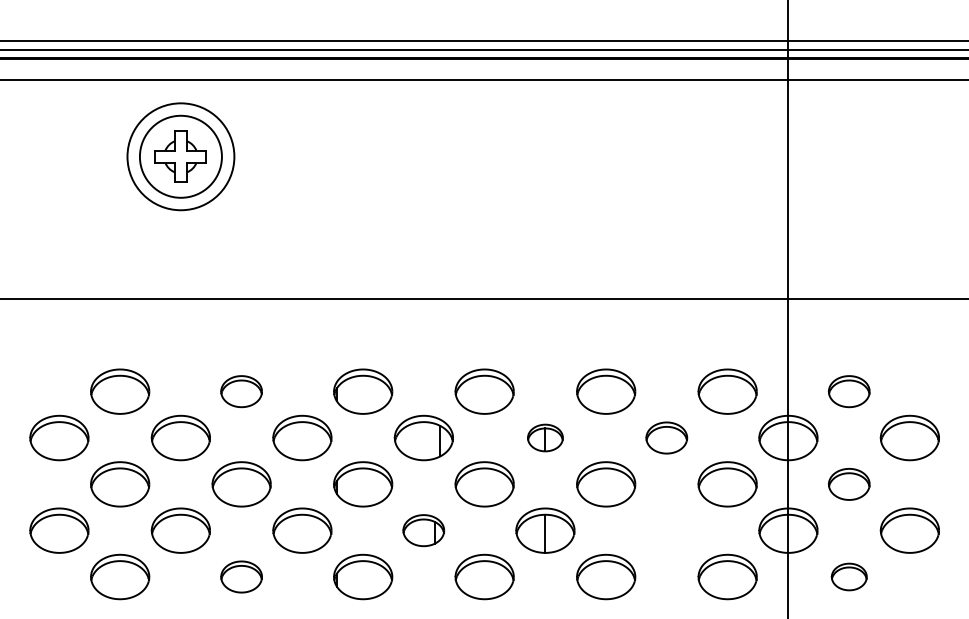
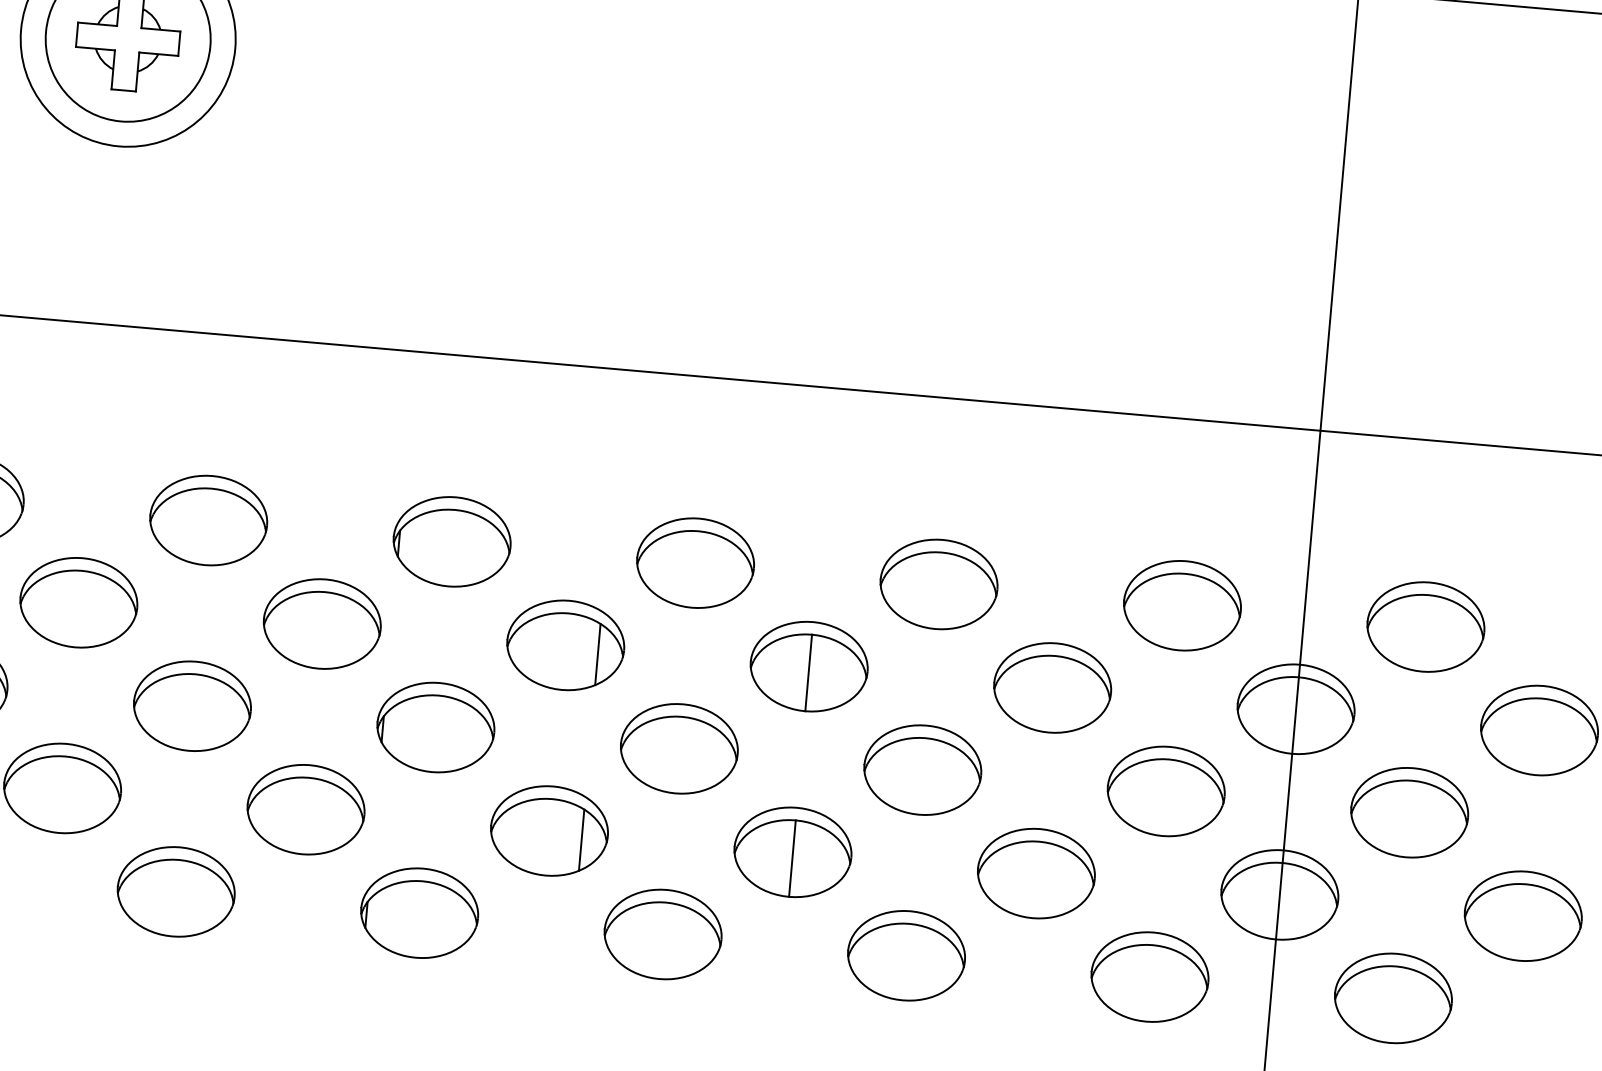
part: (241, 391) -> (208, 520), size x1.43
part: (849, 391) -> (1426, 626), size x1.43
part: (545, 437) -> (809, 665), size x1.67
part: (666, 437) -> (1051, 686), size x1.43
part: (849, 484) -> (1410, 813), size x1.43
part: (423, 530) -> (548, 830), size x1.43
part: (666, 530) -> (1035, 873), added
part: (241, 576) -> (175, 890), size x1.43
part: (849, 576) -> (1394, 997), size x1.67

